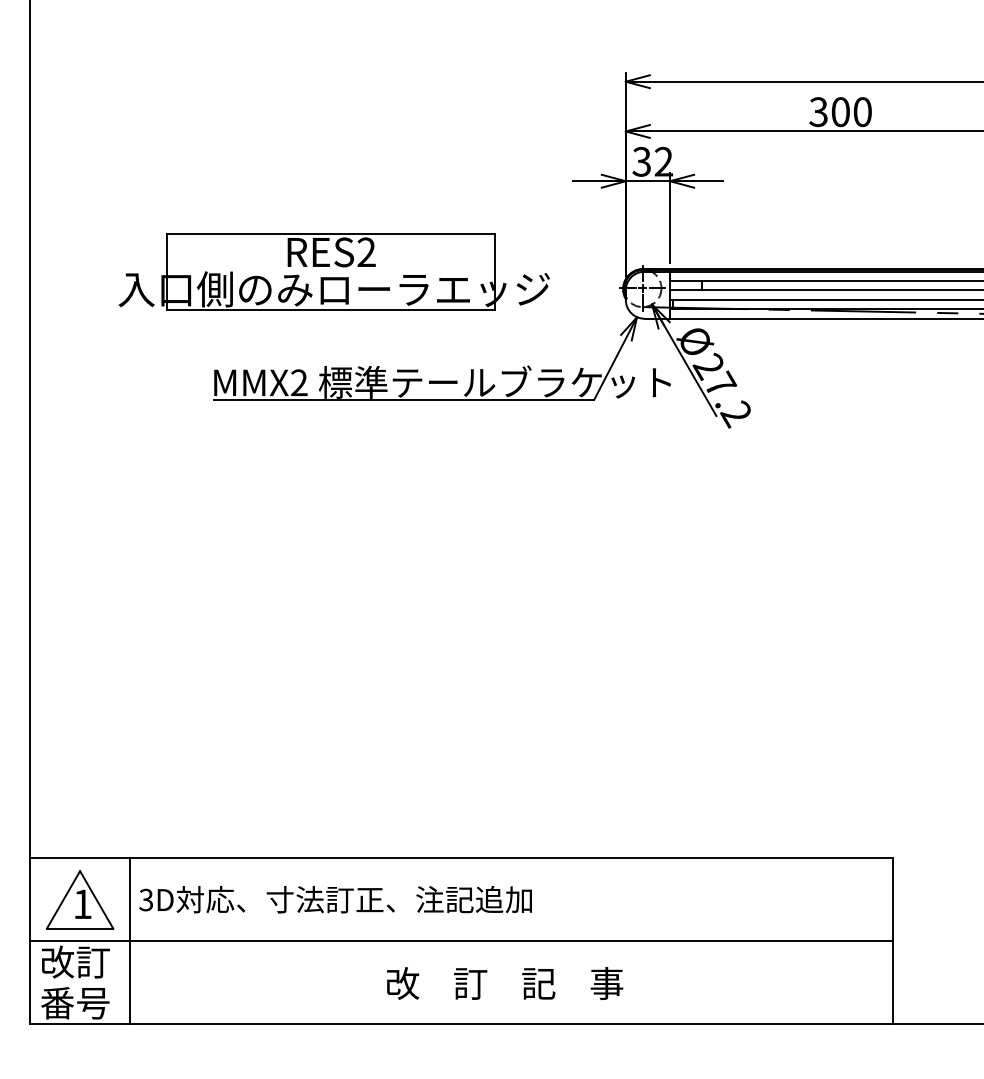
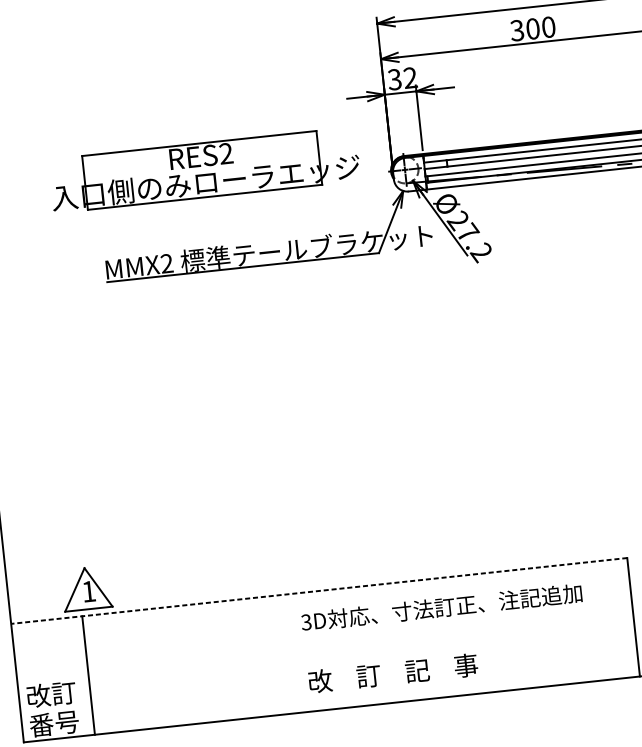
part: (333, 271) -> (204, 169), moved
line: (461, 858) -> (319, 591), solid -> dashed
part: (79, 899) -> (86, 588), moved
text: (335, 899) -> (441, 607), moved
line: (461, 941) -> (325, 650), removed
text: (505, 983) -> (393, 673), moved

